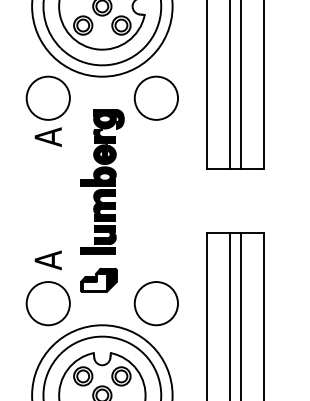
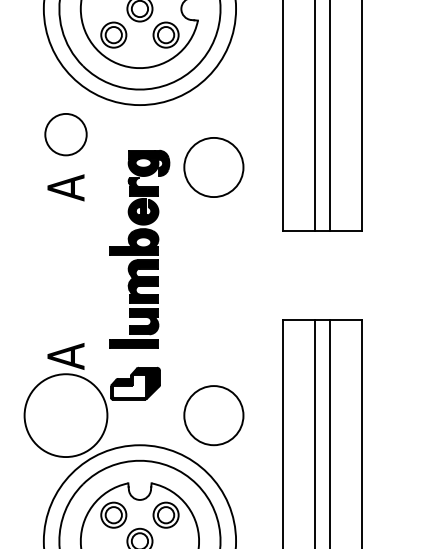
circle: (47, 97) -> (64, 133), size x0.7
circle: (155, 97) -> (212, 166), moved
circle: (47, 303) -> (64, 415), size x1.4

